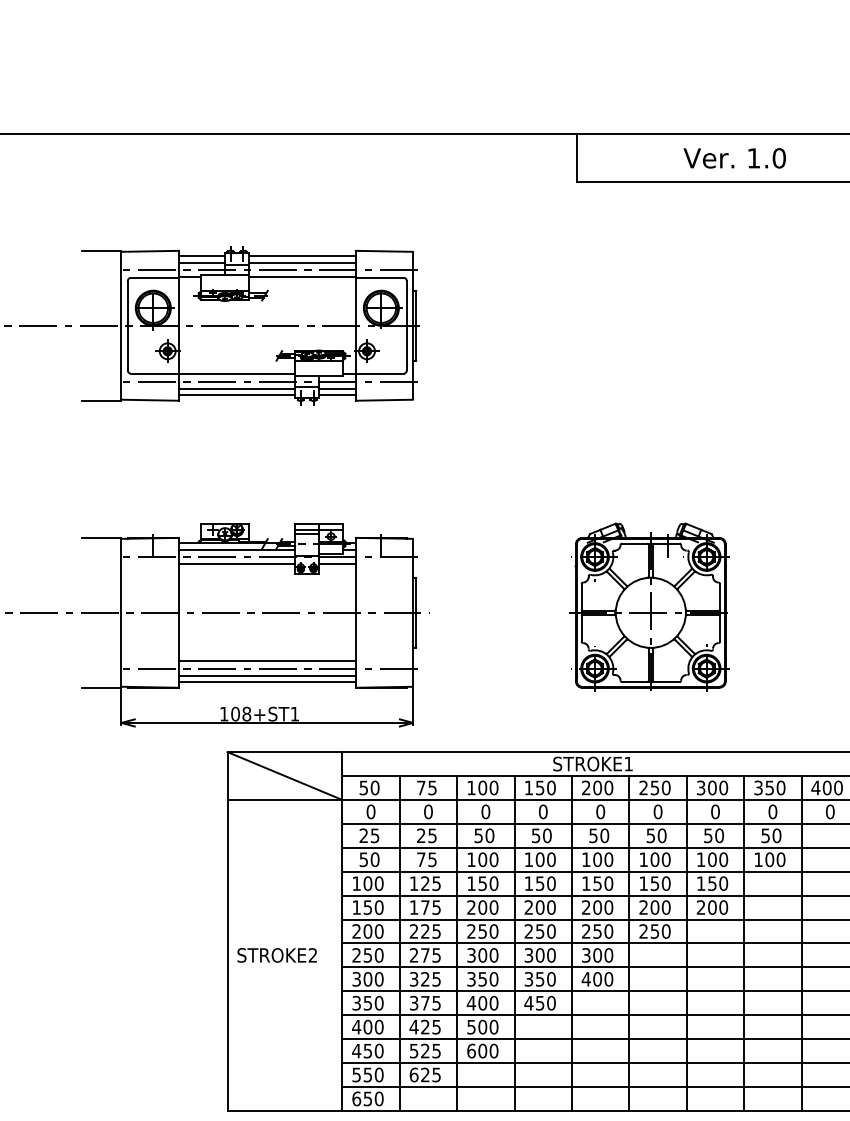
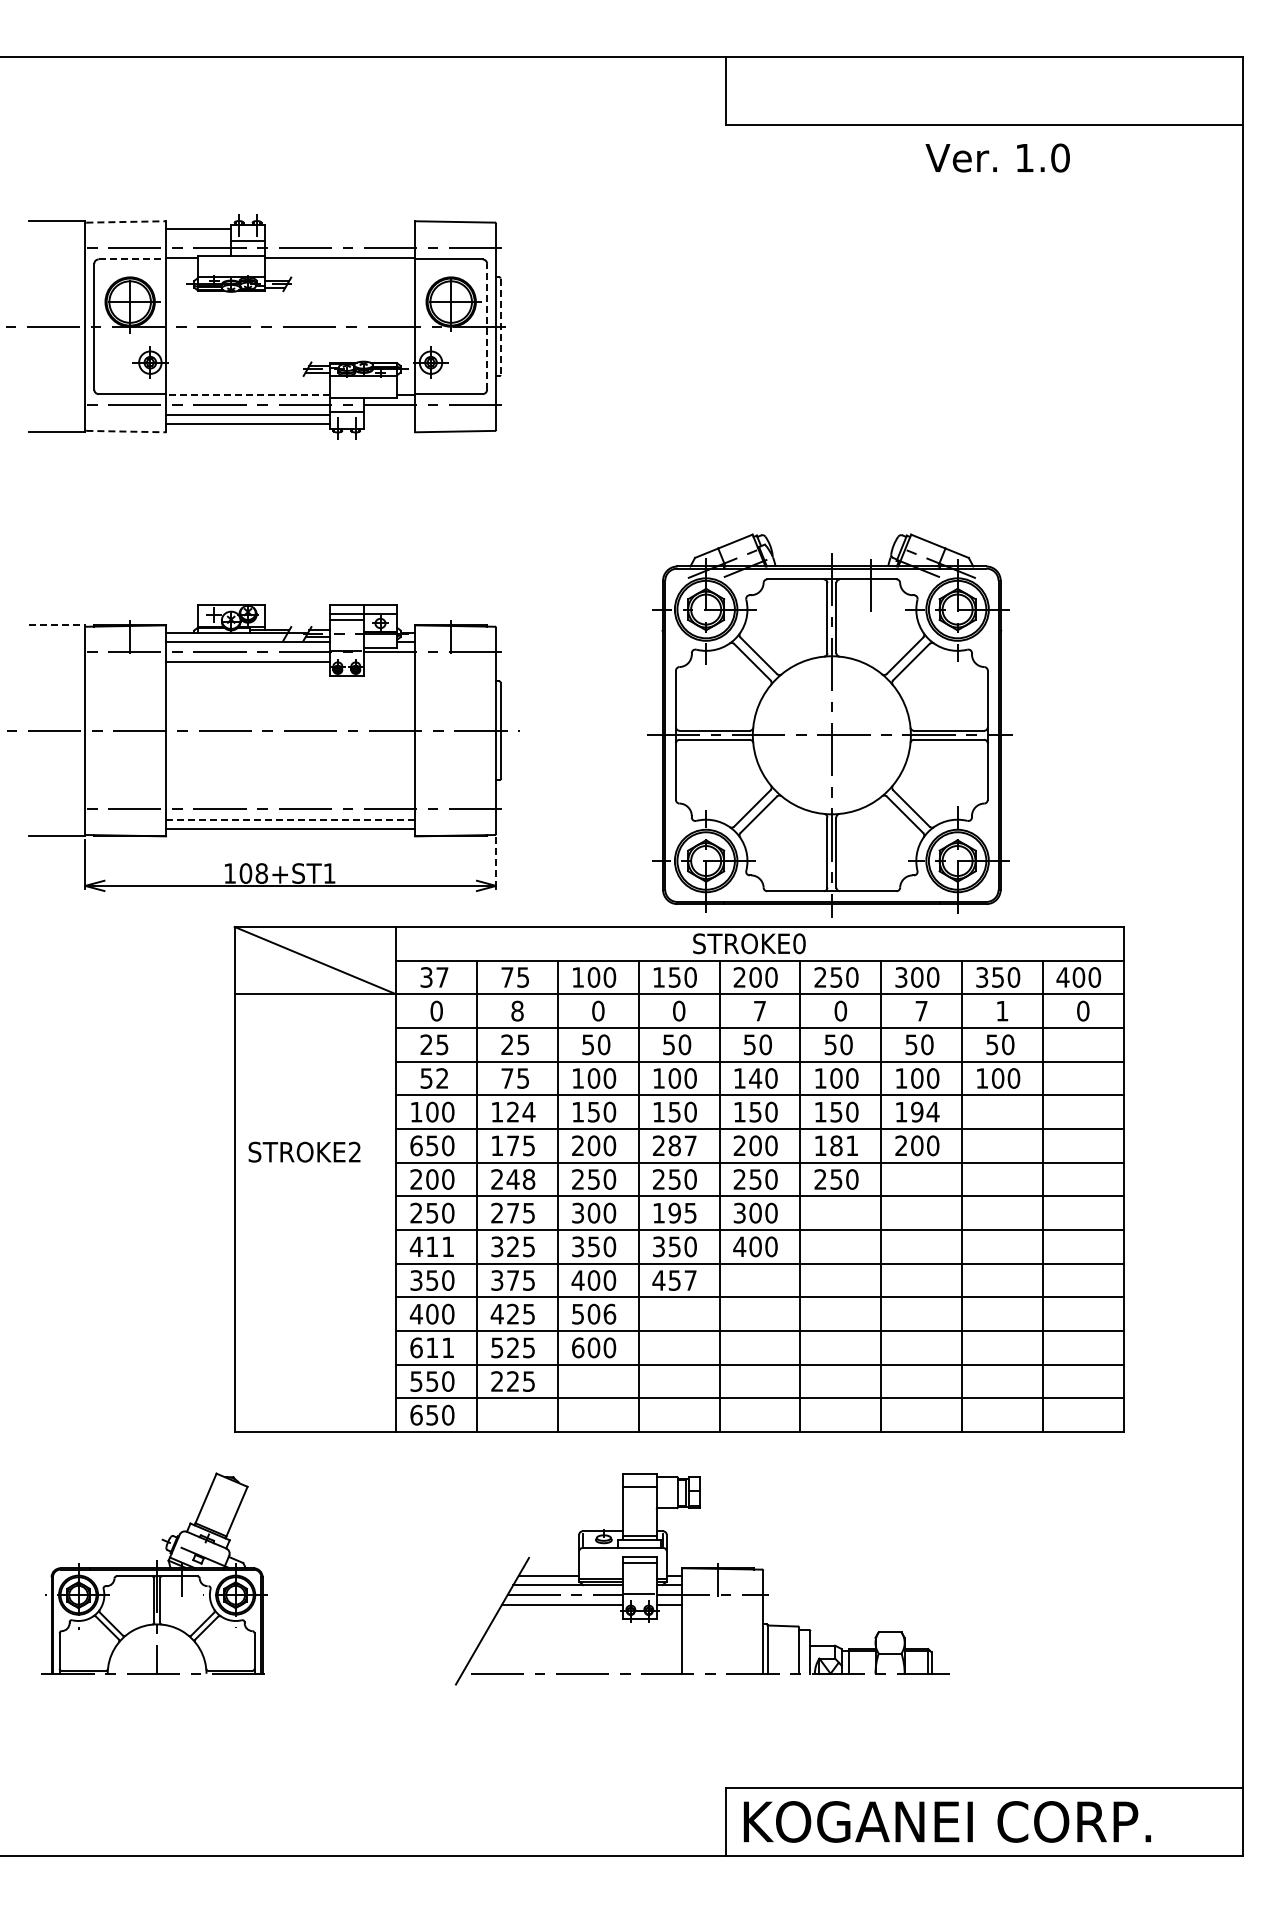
text: (734, 157) -> (997, 157), moved
line: (150, 251) -> (126, 221), solid -> dashed
line: (302, 256) -> (339, 229), removed
line: (201, 263) -> (198, 238), removed
line: (302, 263) -> (339, 238), removed
line: (154, 278) -> (132, 259), solid -> dashed
line: (407, 325) -> (487, 326), solid -> dashed
line: (416, 326) -> (500, 327), solid -> dashed
line: (237, 374) -> (248, 395), solid -> dashed
line: (337, 388) -> (389, 415), removed
line: (337, 395) -> (389, 424), removed
line: (150, 400) -> (126, 431), solid -> dashed
line: (101, 537) -> (57, 625), solid -> dashed
line: (337, 564) -> (389, 662), removed
part: (649, 607) -> (828, 723), size x1.6
line: (267, 661) -> (290, 799), removed
line: (267, 675) -> (290, 819), solid -> dashed
line: (413, 706) -> (496, 862), solid -> dashed
text: (628, 763) -> (799, 943), STROKE1 -> STROKE0
text: (369, 788) -> (434, 977), 50 -> 37
text: (600, 811) -> (759, 1010), 0 -> 7
text: (715, 811) -> (921, 1010), 0 -> 7
text: (772, 811) -> (1002, 1010), 0 -> 1
text: (428, 812) -> (517, 1011), 0 -> 8
text: (375, 859) -> (442, 1078), 50 -> 52
text: (597, 859) -> (755, 1078), 100 -> 140
text: (436, 883) -> (528, 1112), 125 -> 124
text: (718, 883) -> (925, 1111), 150 -> 194
text: (356, 907) -> (416, 1145), 150 -> 650
text: (545, 907) -> (682, 1145), 200 -> 287
text: (655, 907) -> (836, 1145), 200 -> 181
text: (430, 931) -> (520, 1179), 225 -> 248
text: (277, 954) -> (304, 1151), moved
text: (539, 954) -> (674, 1212), 300 -> 195
text: (367, 979) -> (431, 1246), 300 -> 411
text: (551, 1003) -> (690, 1280), 450 -> 457
text: (493, 1026) -> (609, 1313), 500 -> 506
text: (367, 1050) -> (431, 1347), 450 -> 611
text: (414, 1074) -> (497, 1381), 625 -> 225

